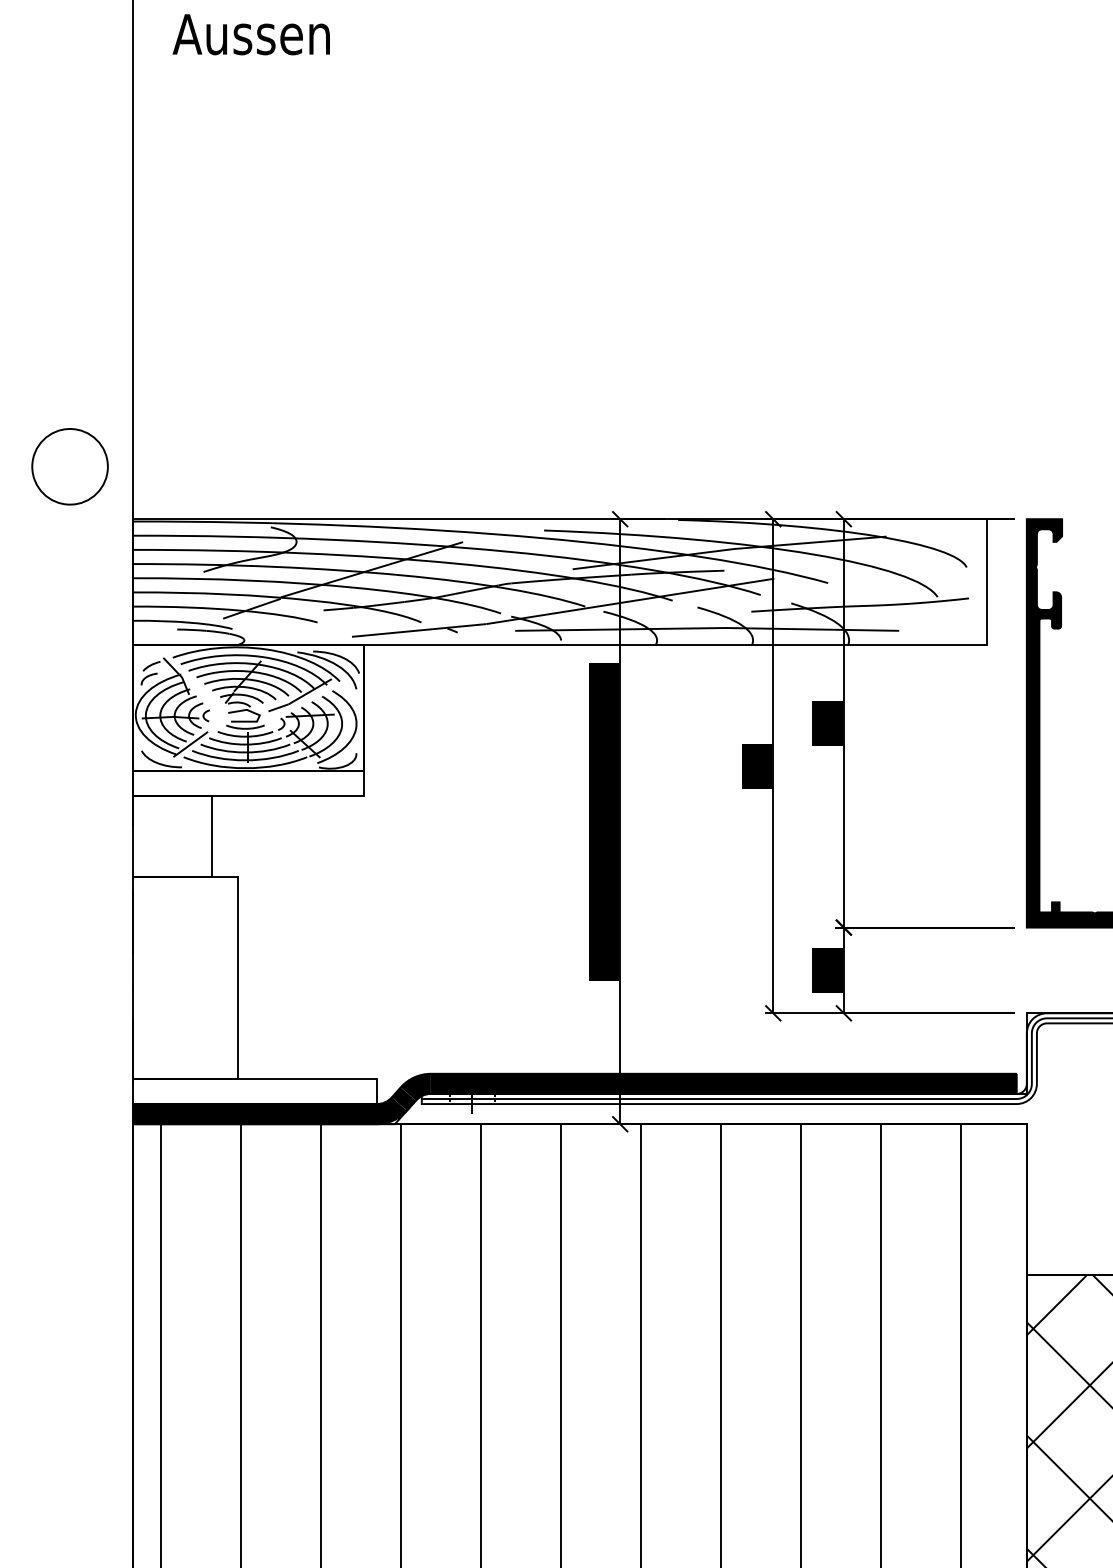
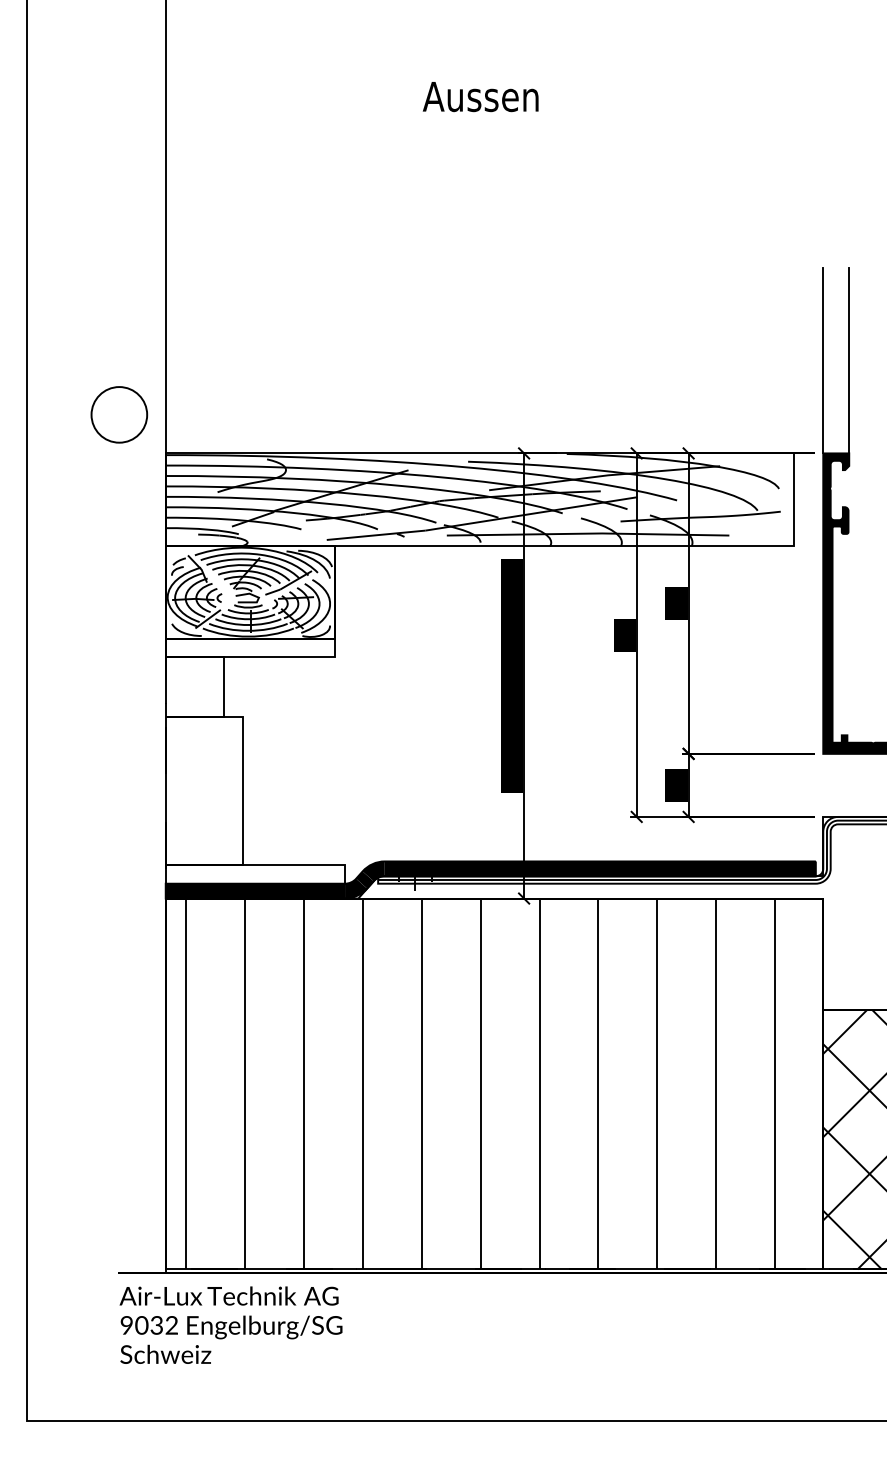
text: (251, 35) -> (480, 97), moved
line: (1027, 392) -> (823, 360), added
line: (1062, 392) -> (849, 360), added

